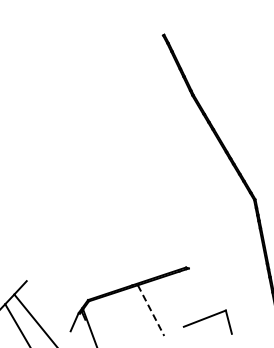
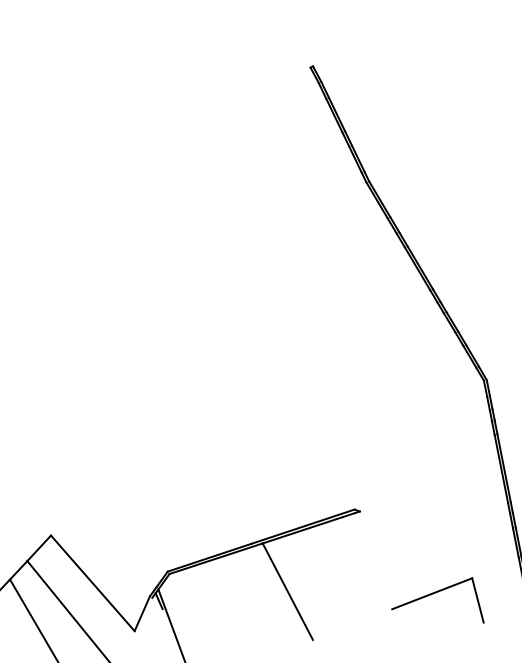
line: (48, 306) -> (92, 583), added
line: (151, 310) -> (288, 591), dashed -> solid
part: (207, 321) -> (437, 599), moved

